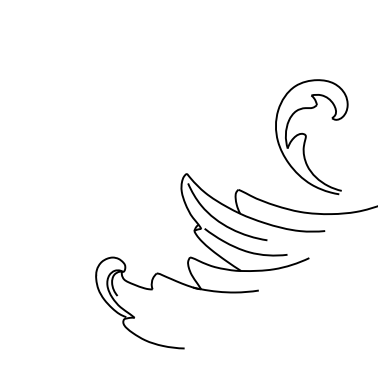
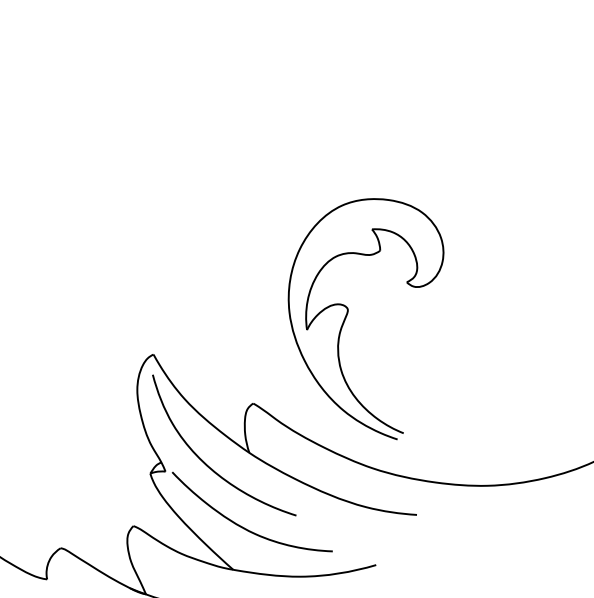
part: (311, 137) -> (358, 315), moved

